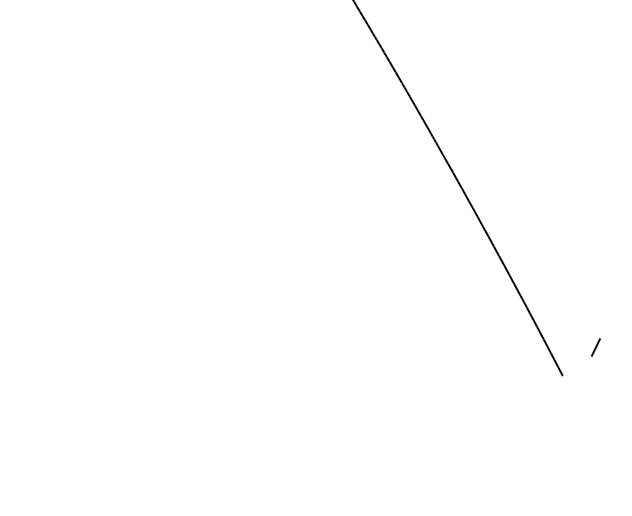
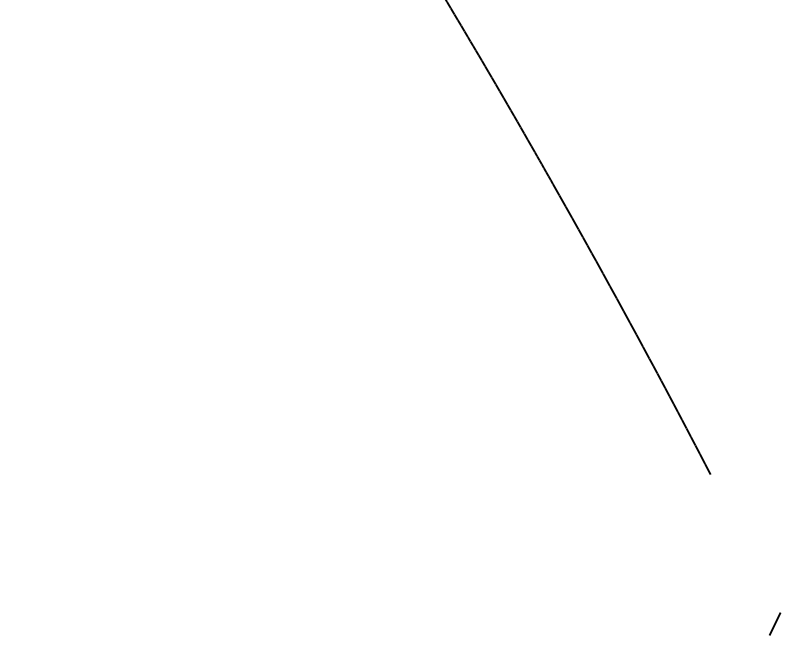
line: (595, 347) -> (774, 624), moved

